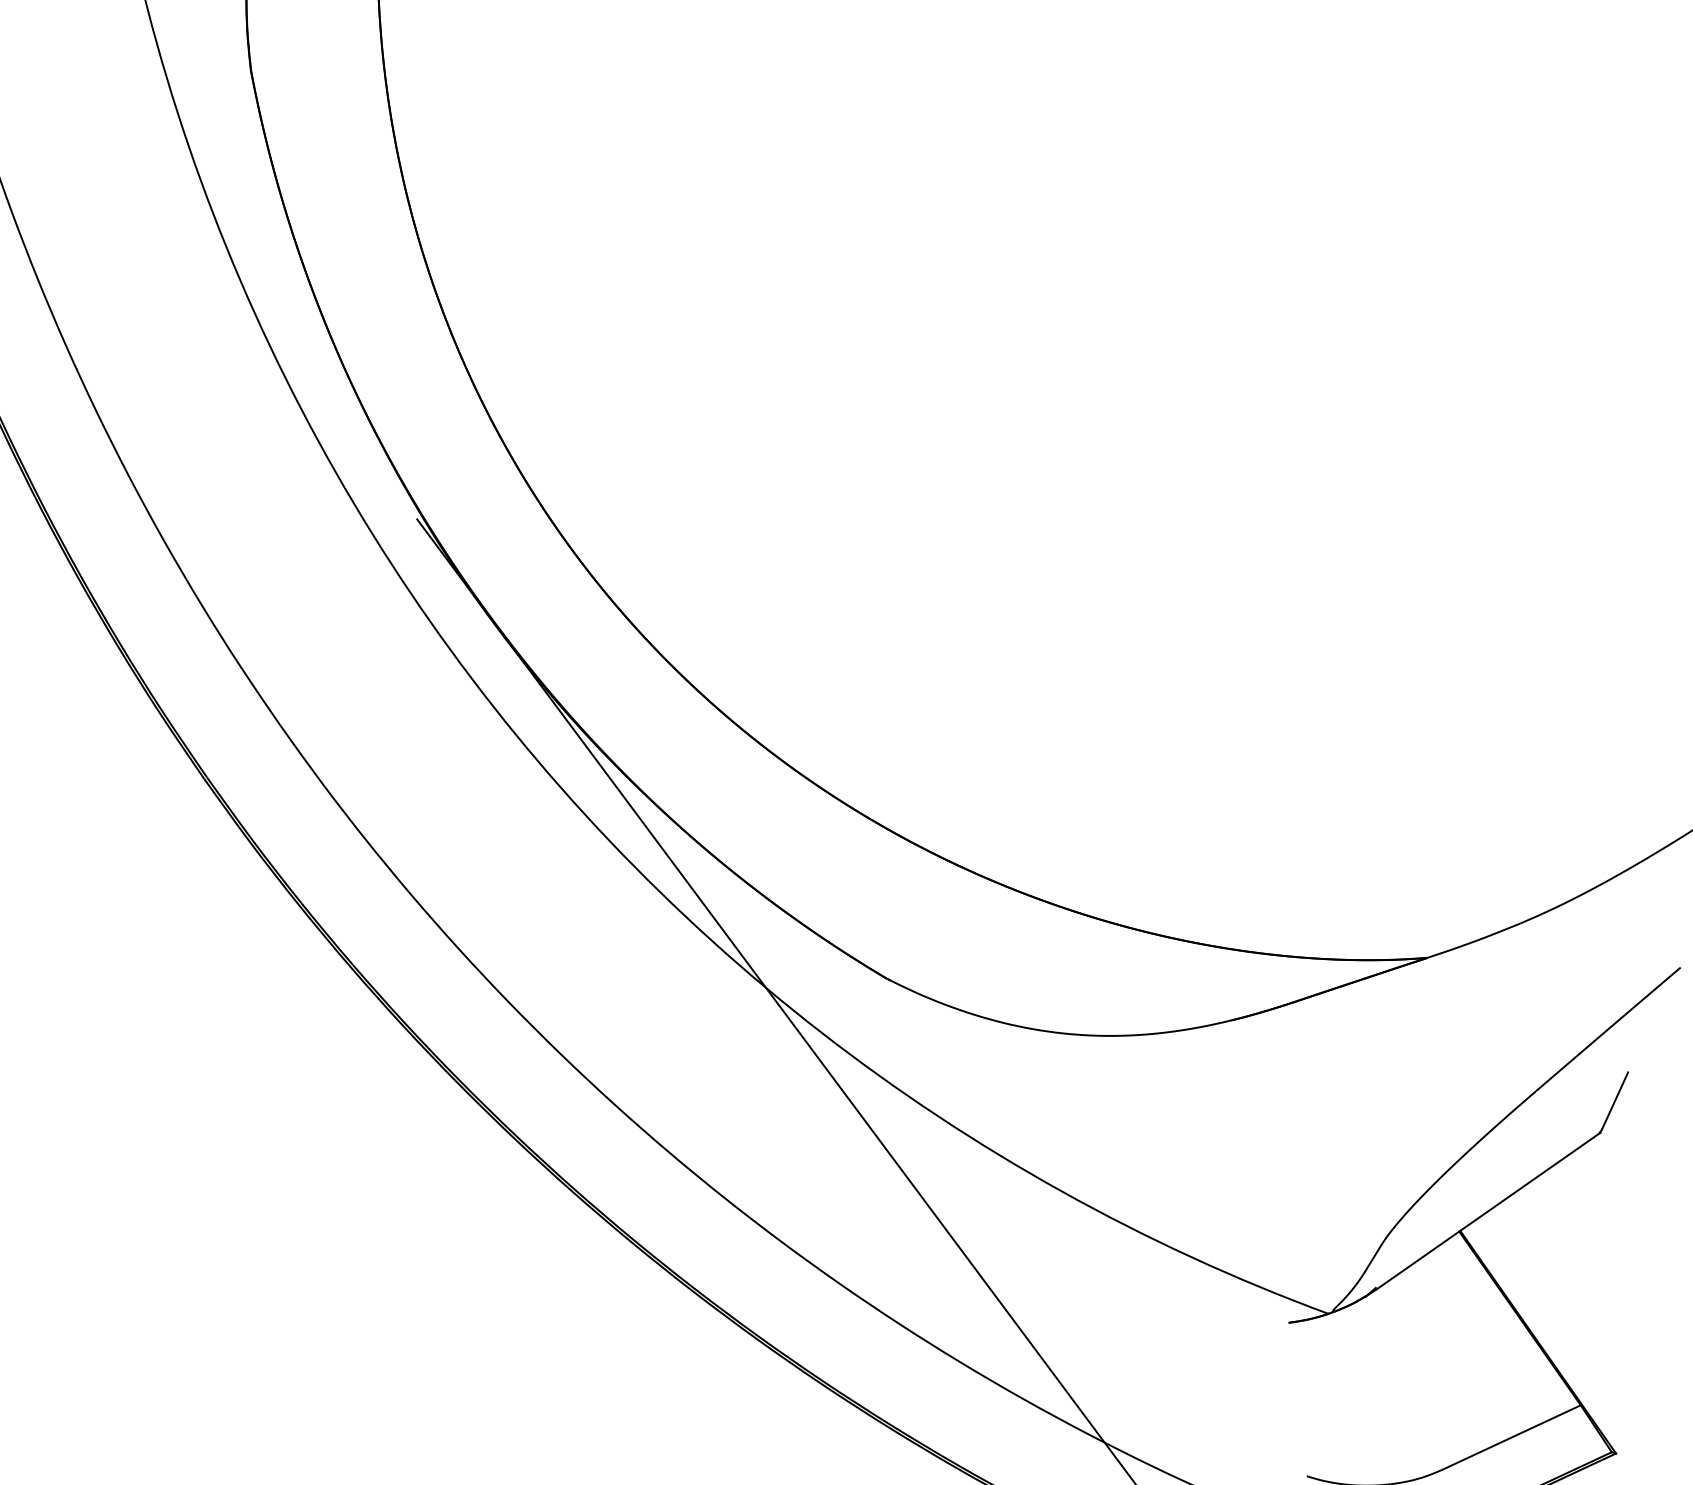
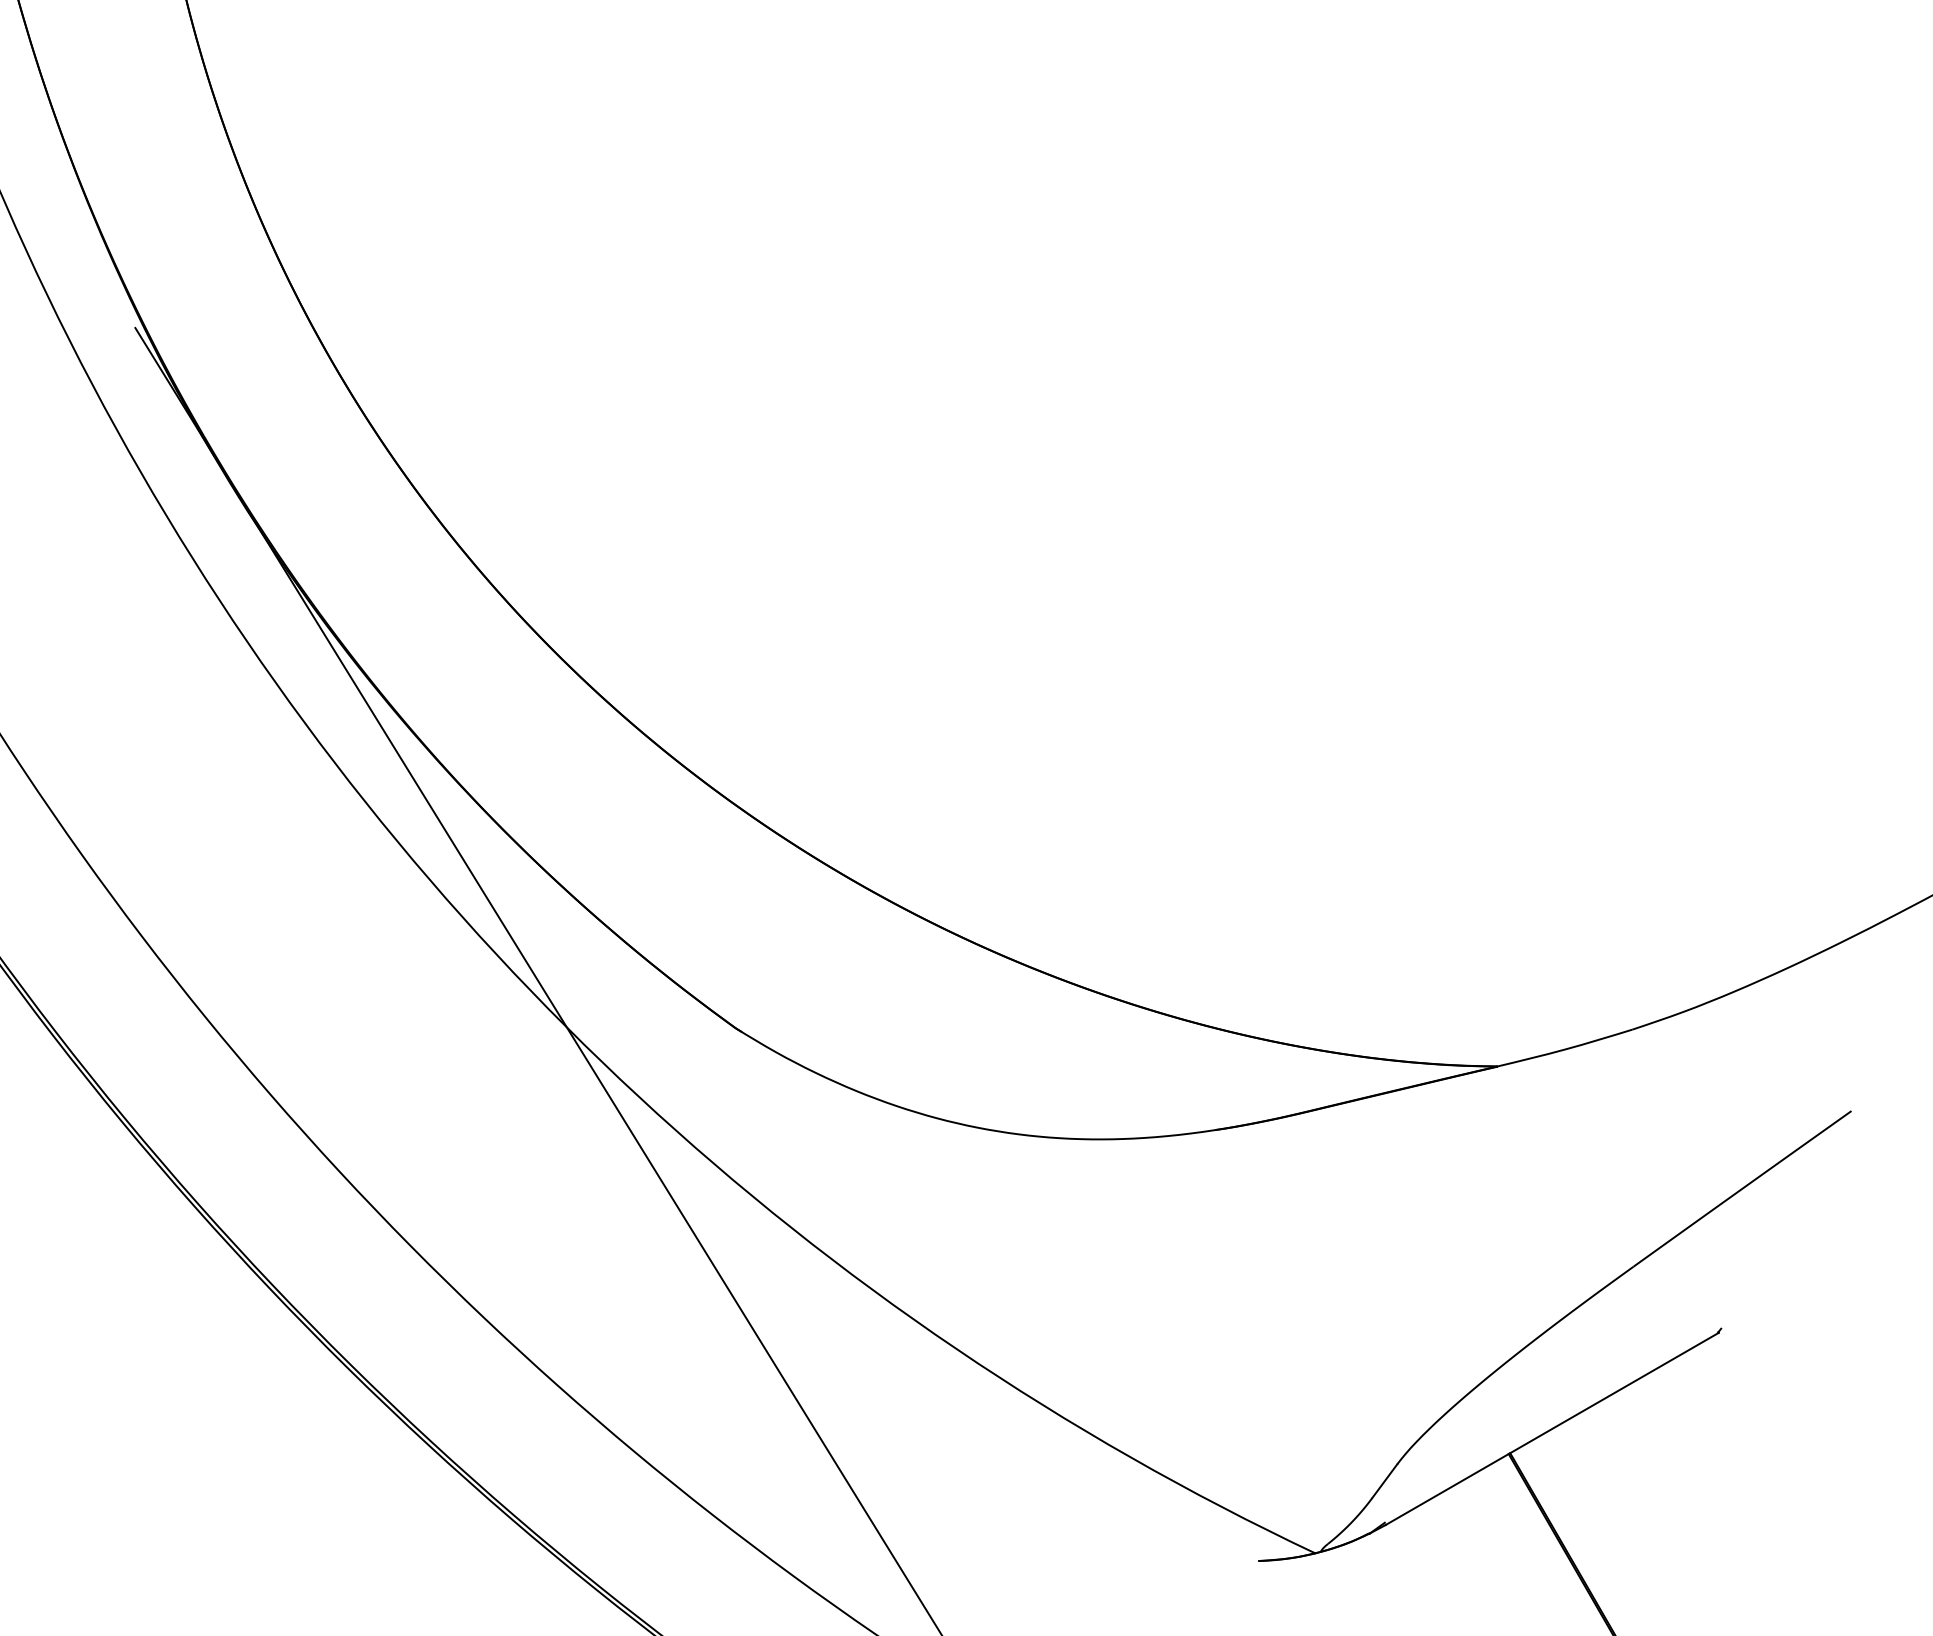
line: (1614, 1100) -> (1742, 1289), removed

